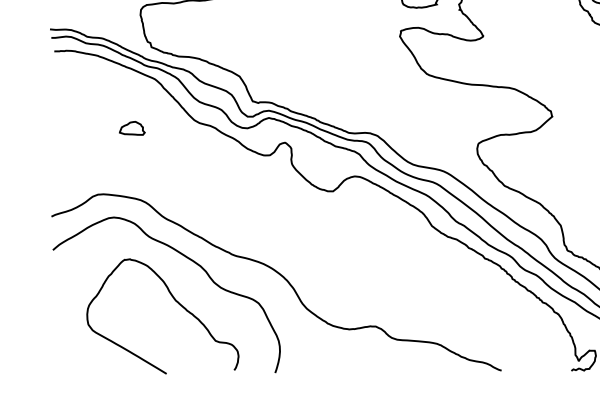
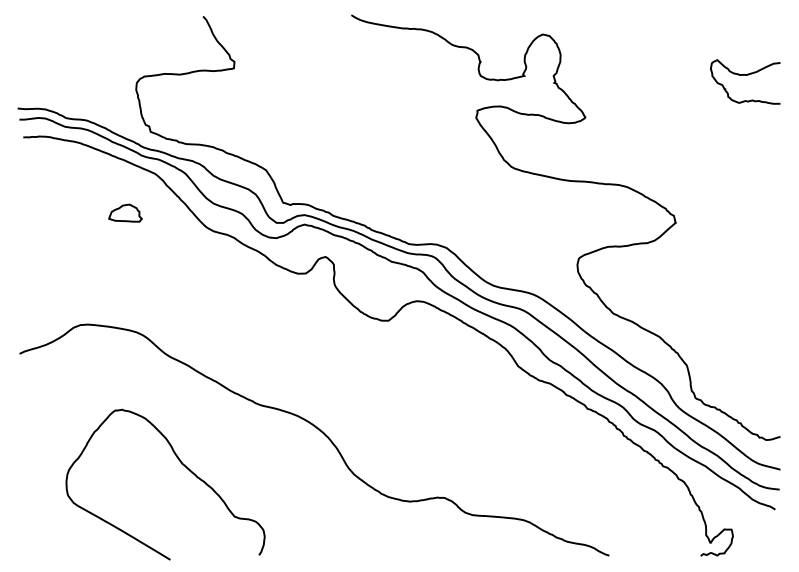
part: (132, 127) -> (125, 212), moved
curve: (189, 259) -> (200, 410), removed

